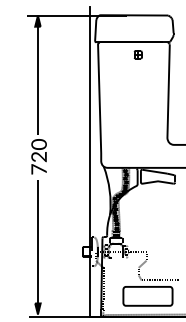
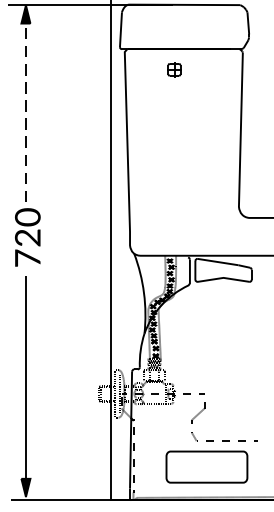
part: (137, 54) -> (173, 69), moved
line: (37, 79) -> (25, 110), solid -> dashed

